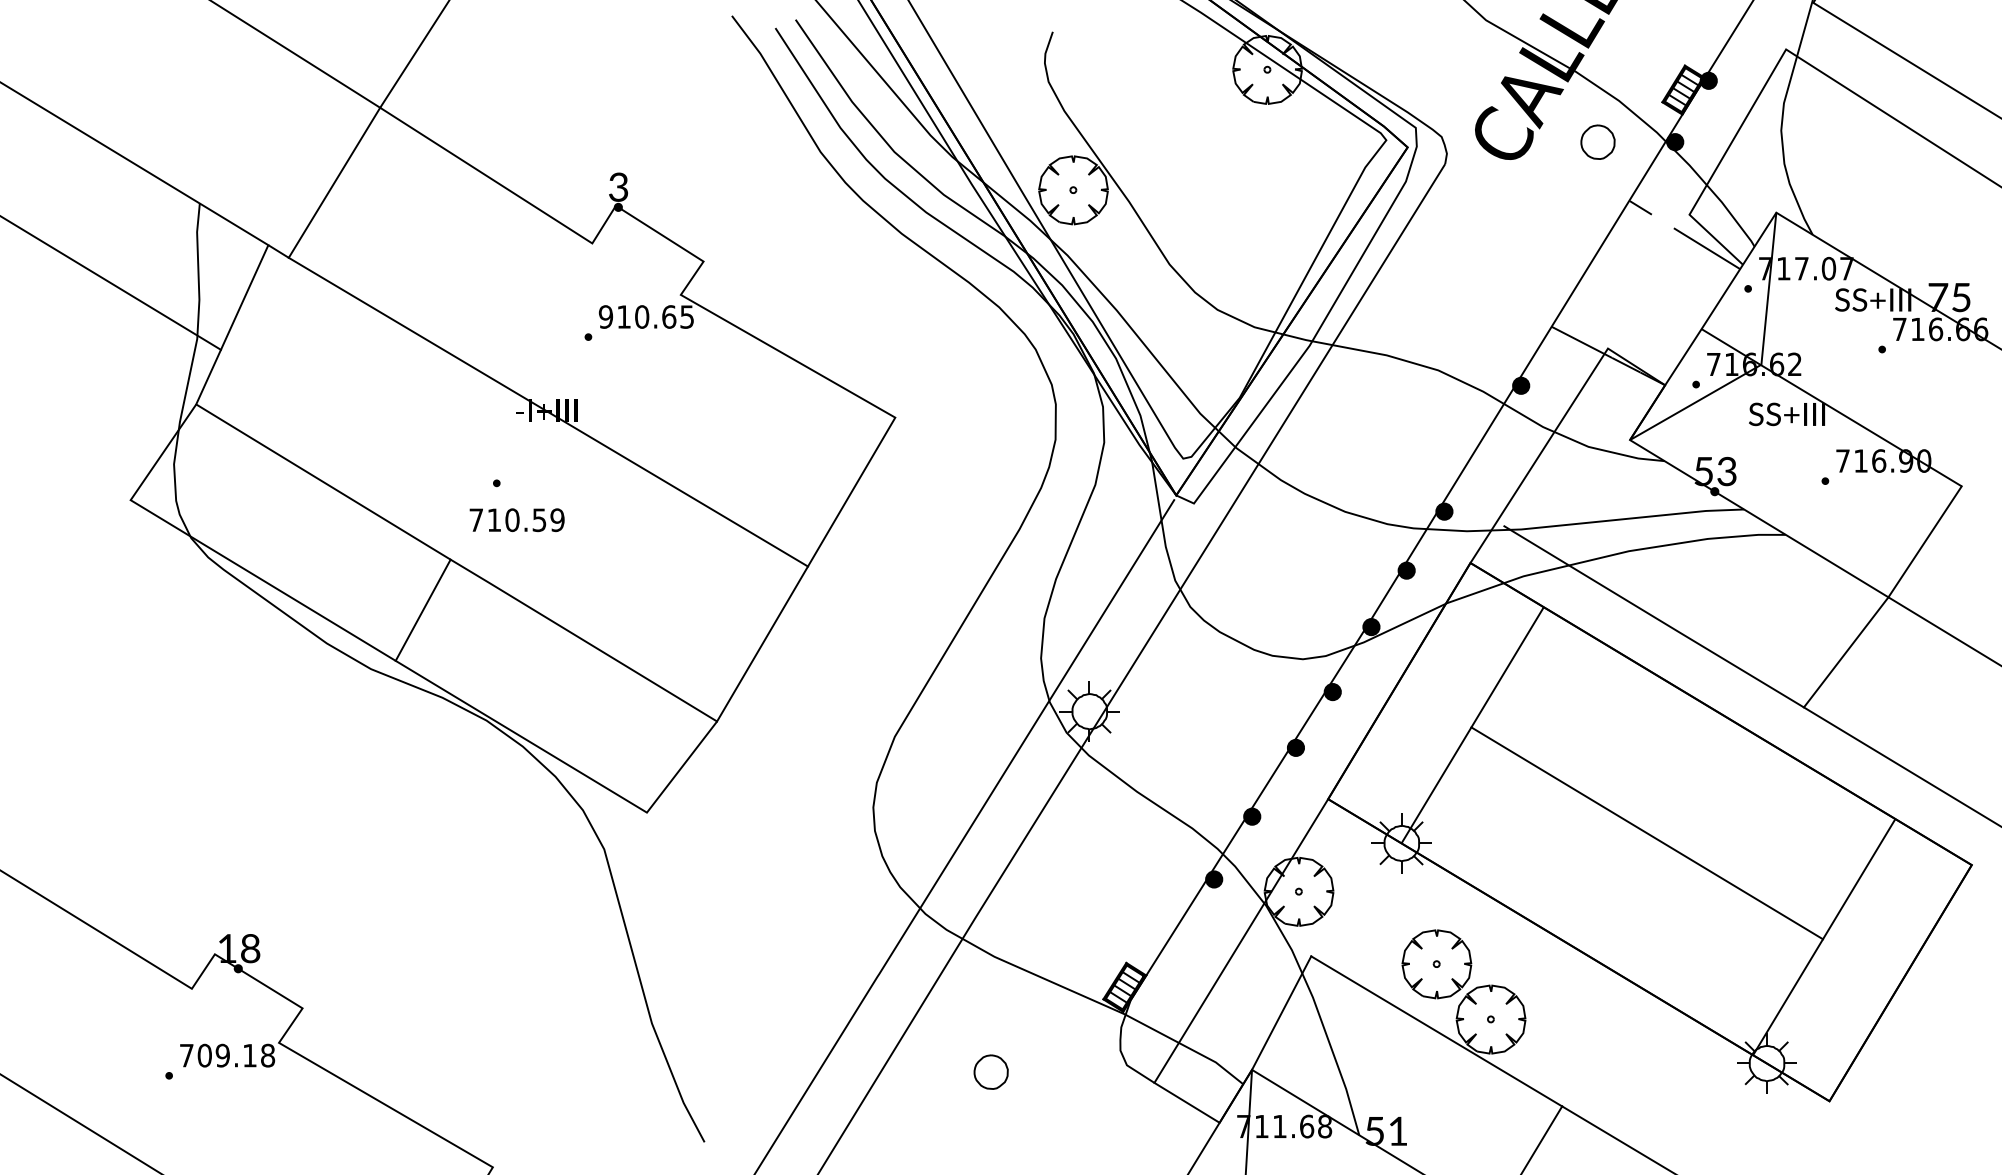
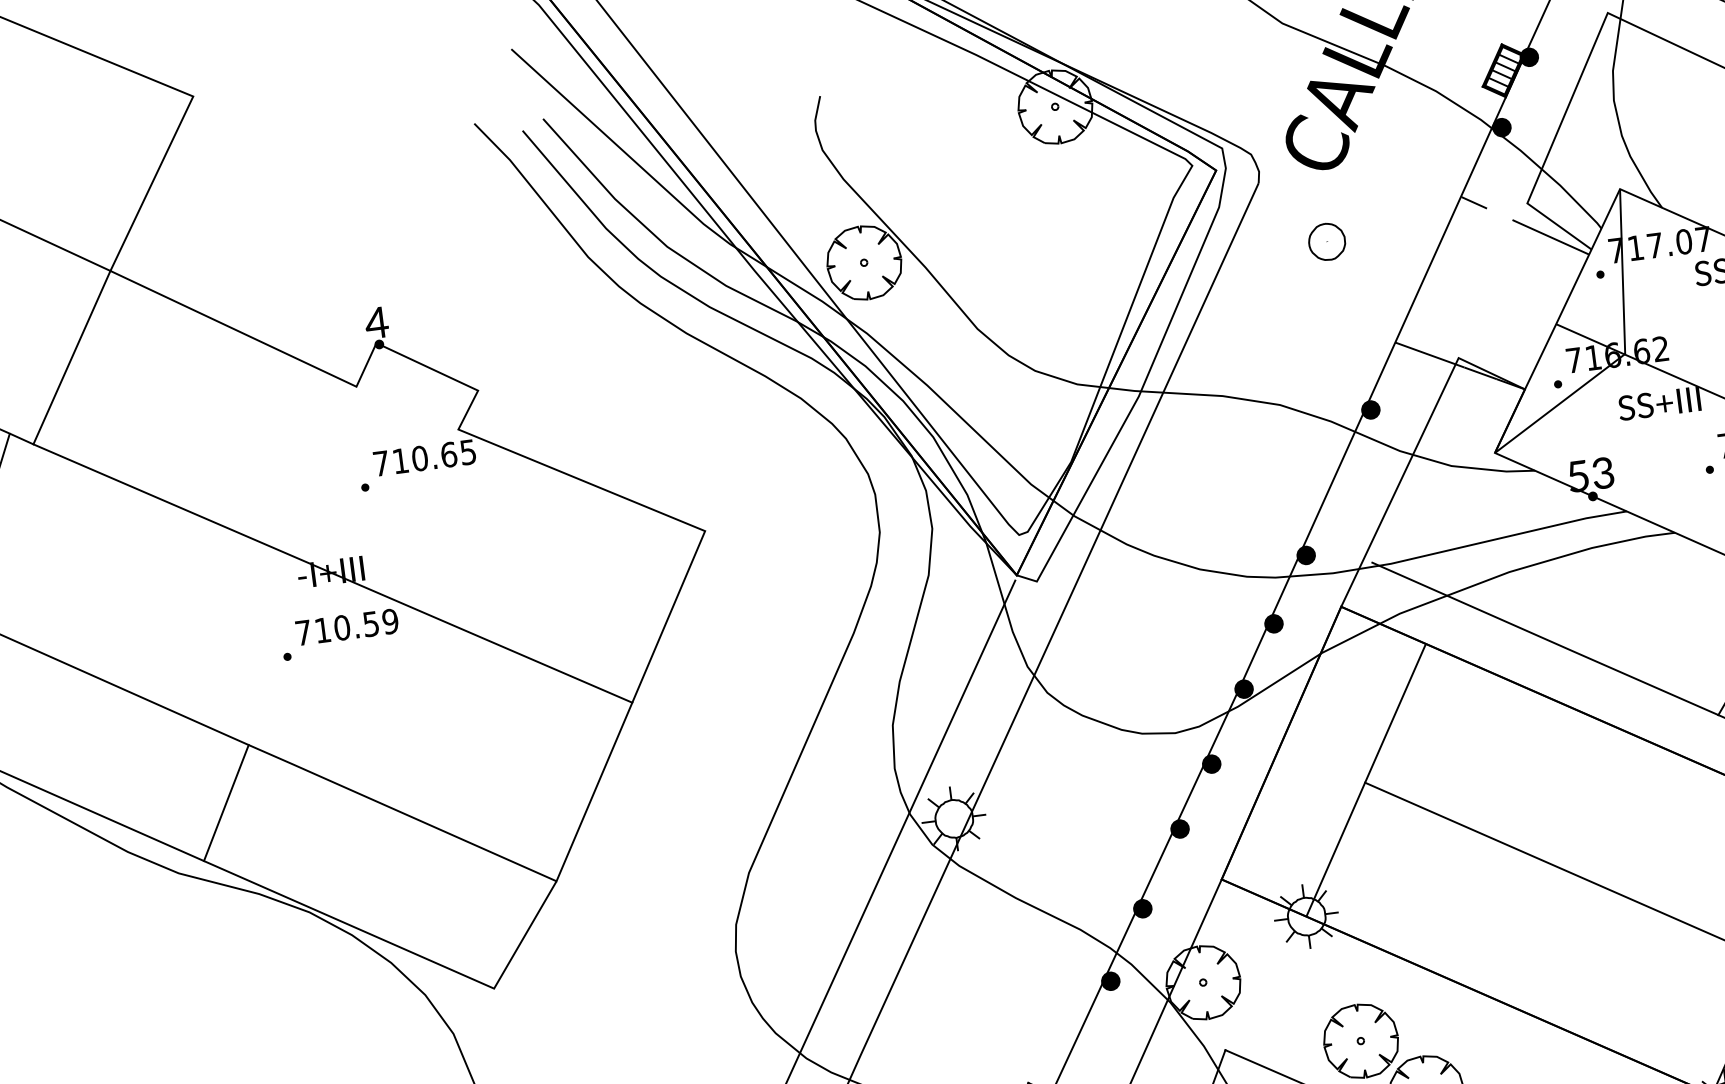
part: (1597, 141) -> (1326, 241), moved
text: (618, 186) -> (376, 322), 3 -> 4
text: (605, 316) -> (380, 463), 910.65 -> 710.65
text: (516, 520) -> (346, 627), moved

